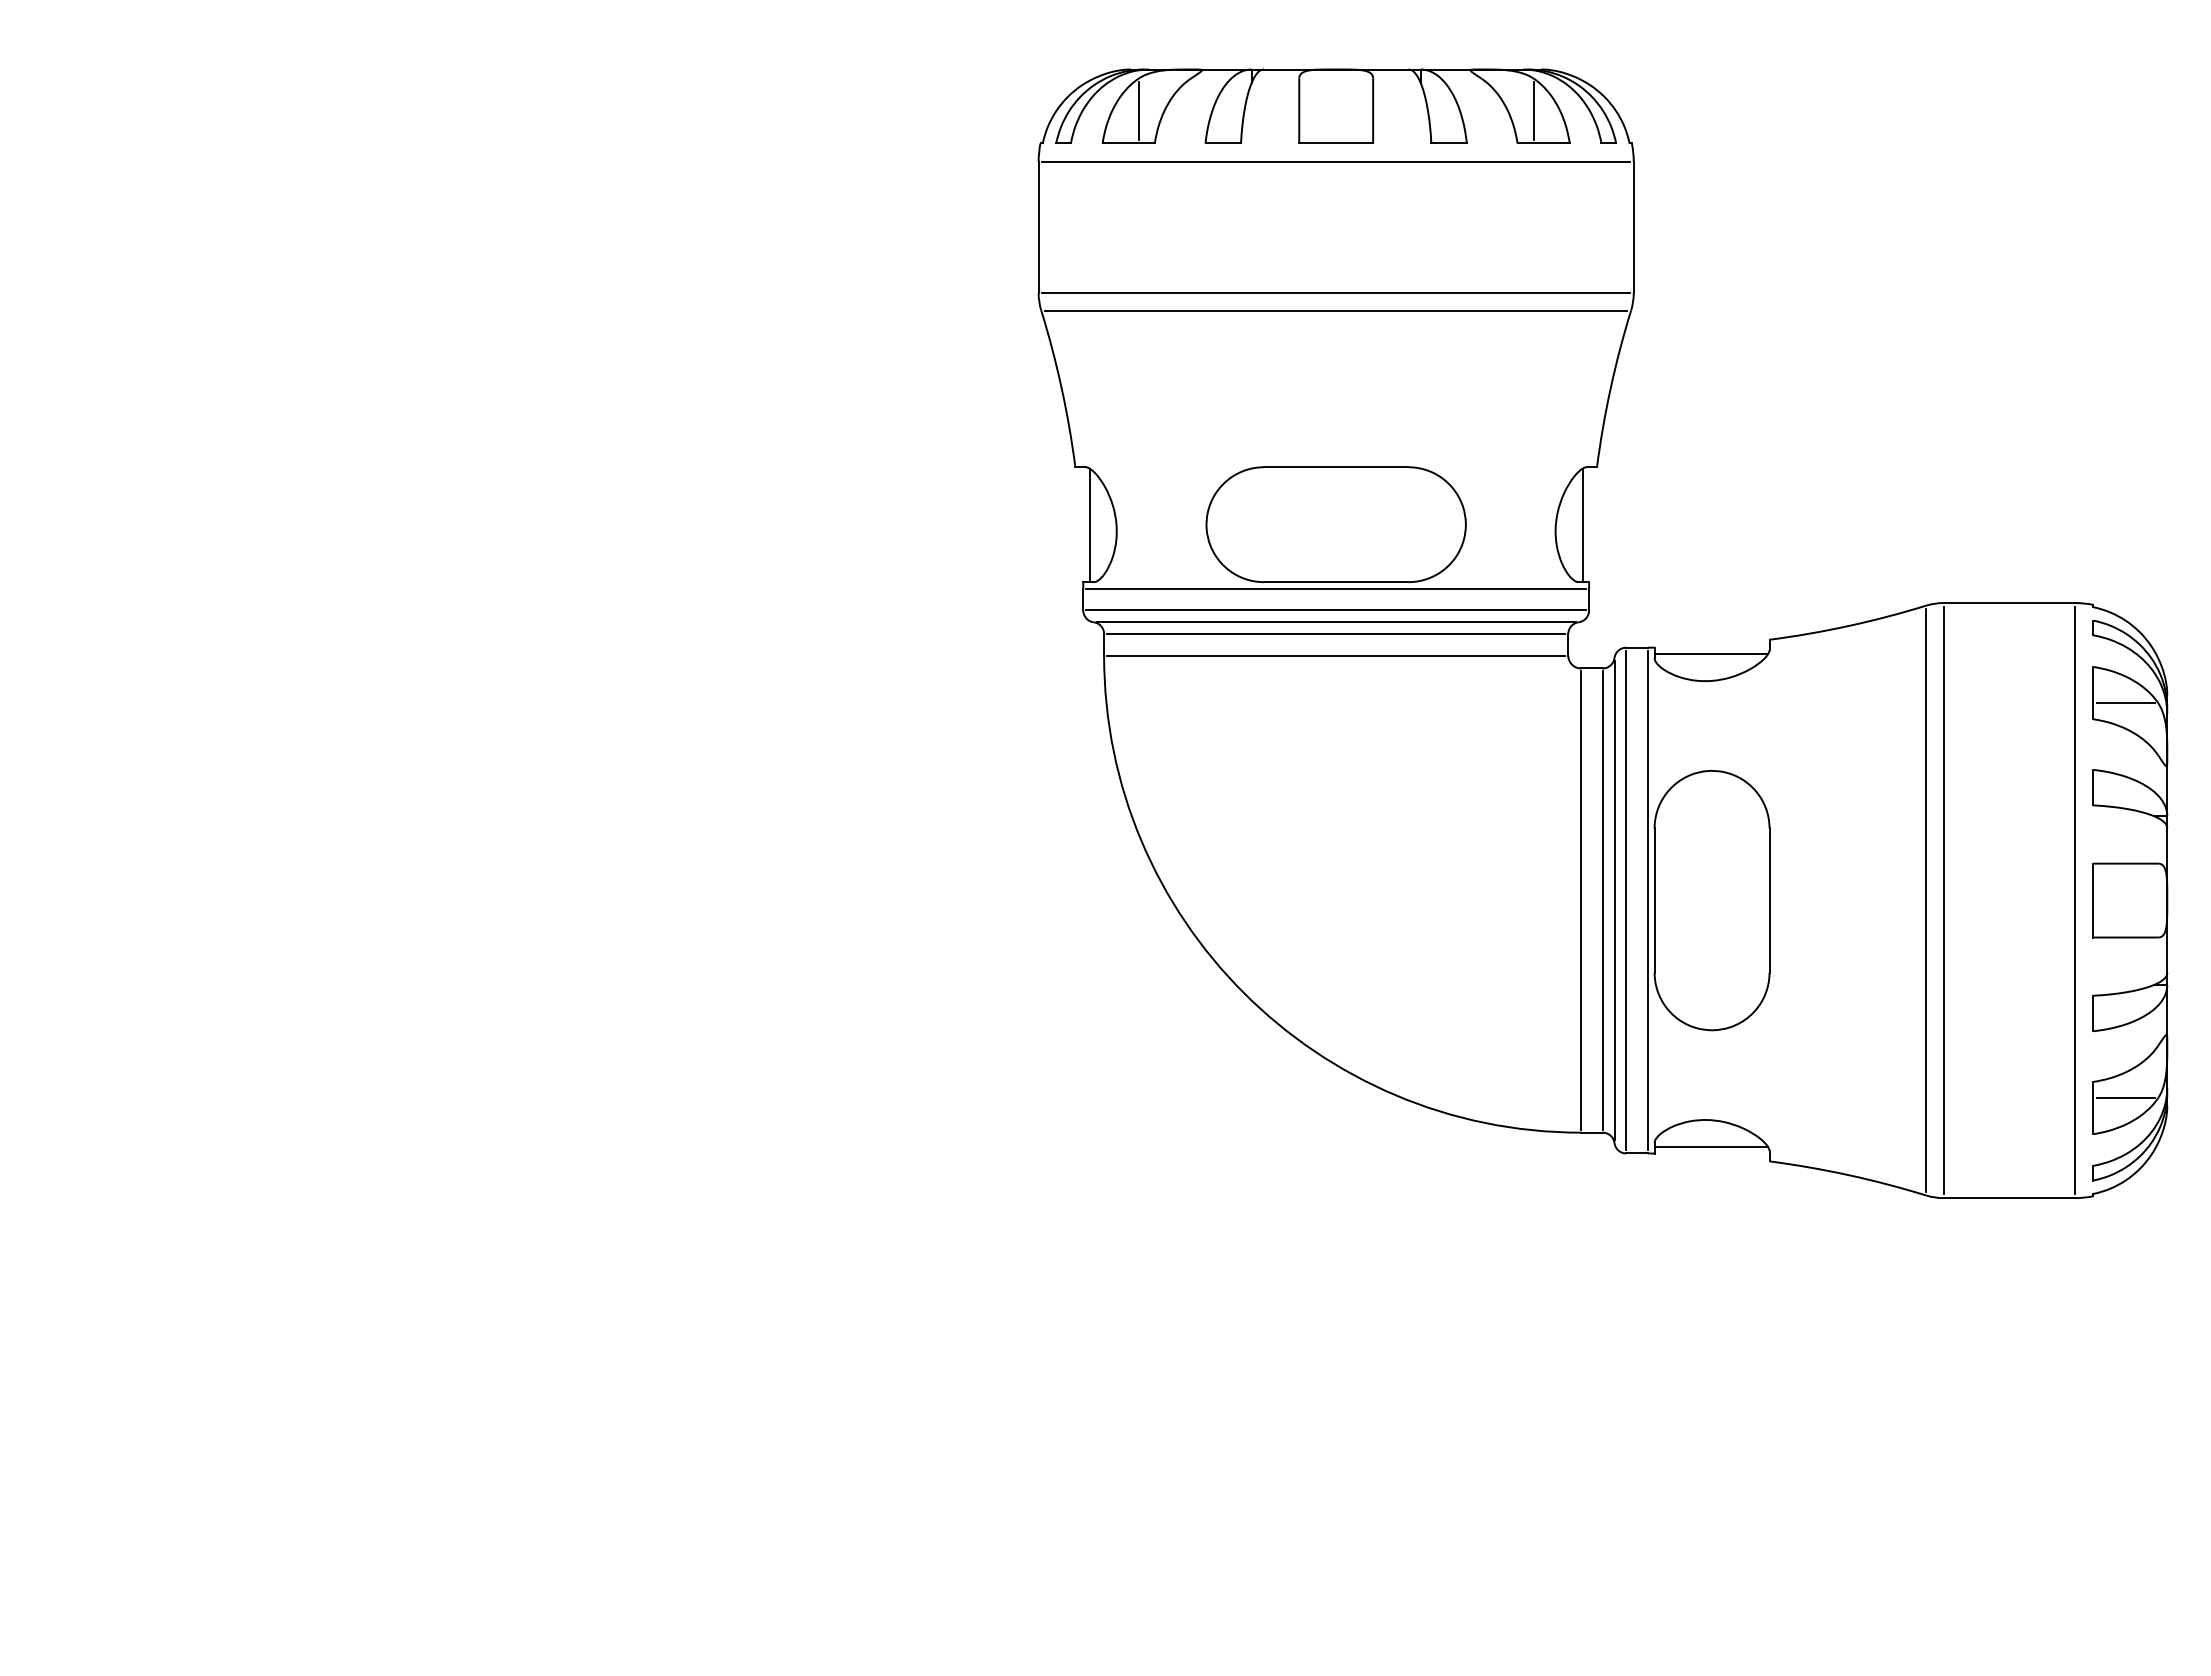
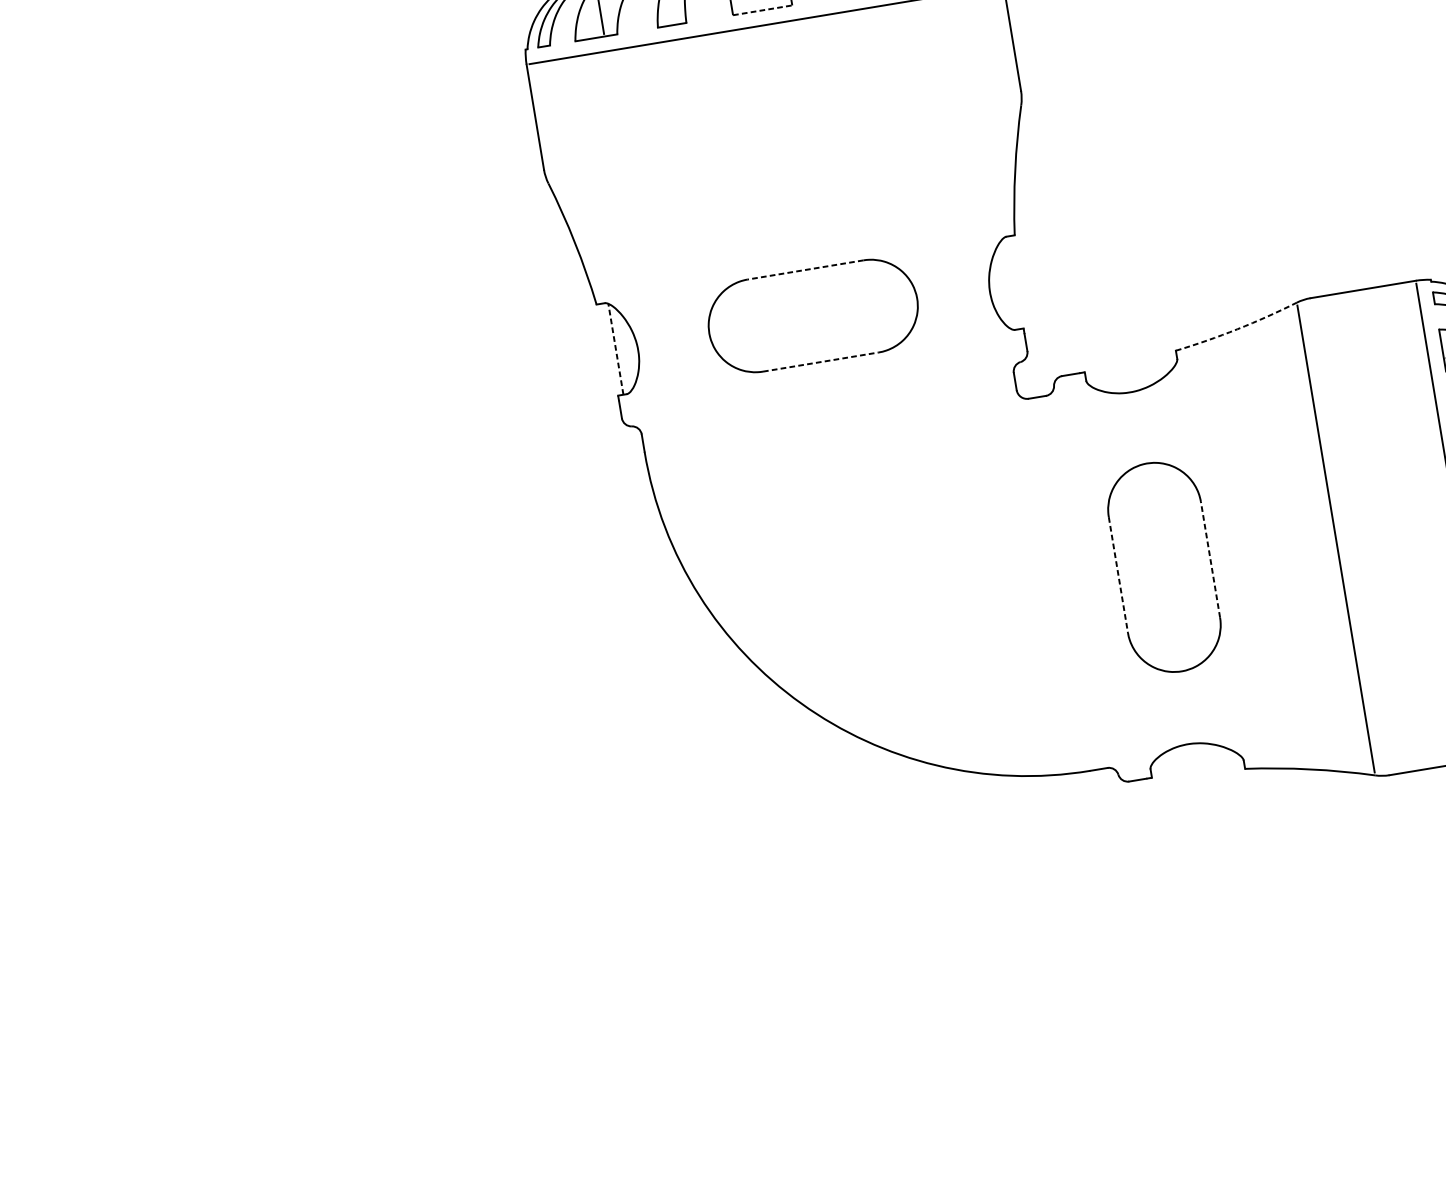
line: (1336, 143) -> (762, 10), solid -> dashed
line: (1336, 293) -> (782, 130), removed
line: (1335, 310) -> (784, 144), removed
line: (1335, 467) -> (805, 270), solid -> dashed
line: (1089, 525) -> (615, 349), solid -> dashed
line: (1582, 525) -> (1010, 283), removed
line: (1336, 582) -> (821, 362), solid -> dashed
line: (1335, 589) -> (821, 368), removed
line: (1335, 610) -> (824, 384), removed
line: (1335, 622) -> (825, 394), removed
arc: (1848, 626) -> (1237, 329), solid -> dashed
line: (1335, 634) -> (827, 404), removed
line: (1711, 654) -> (1131, 370), removed
line: (1335, 655) -> (830, 420), removed
line: (1581, 900) -> (1059, 584), removed
line: (1602, 900) -> (1076, 581), removed
line: (1614, 900) -> (1086, 580), removed
line: (1626, 900) -> (1095, 578), removed
line: (1647, 900) -> (1112, 575), removed
line: (1769, 900) -> (1210, 559), solid -> dashed
line: (1943, 900) -> (1349, 536), removed
line: (1654, 901) -> (1118, 575), solid -> dashed
line: (1711, 1146) -> (1196, 764), removed

